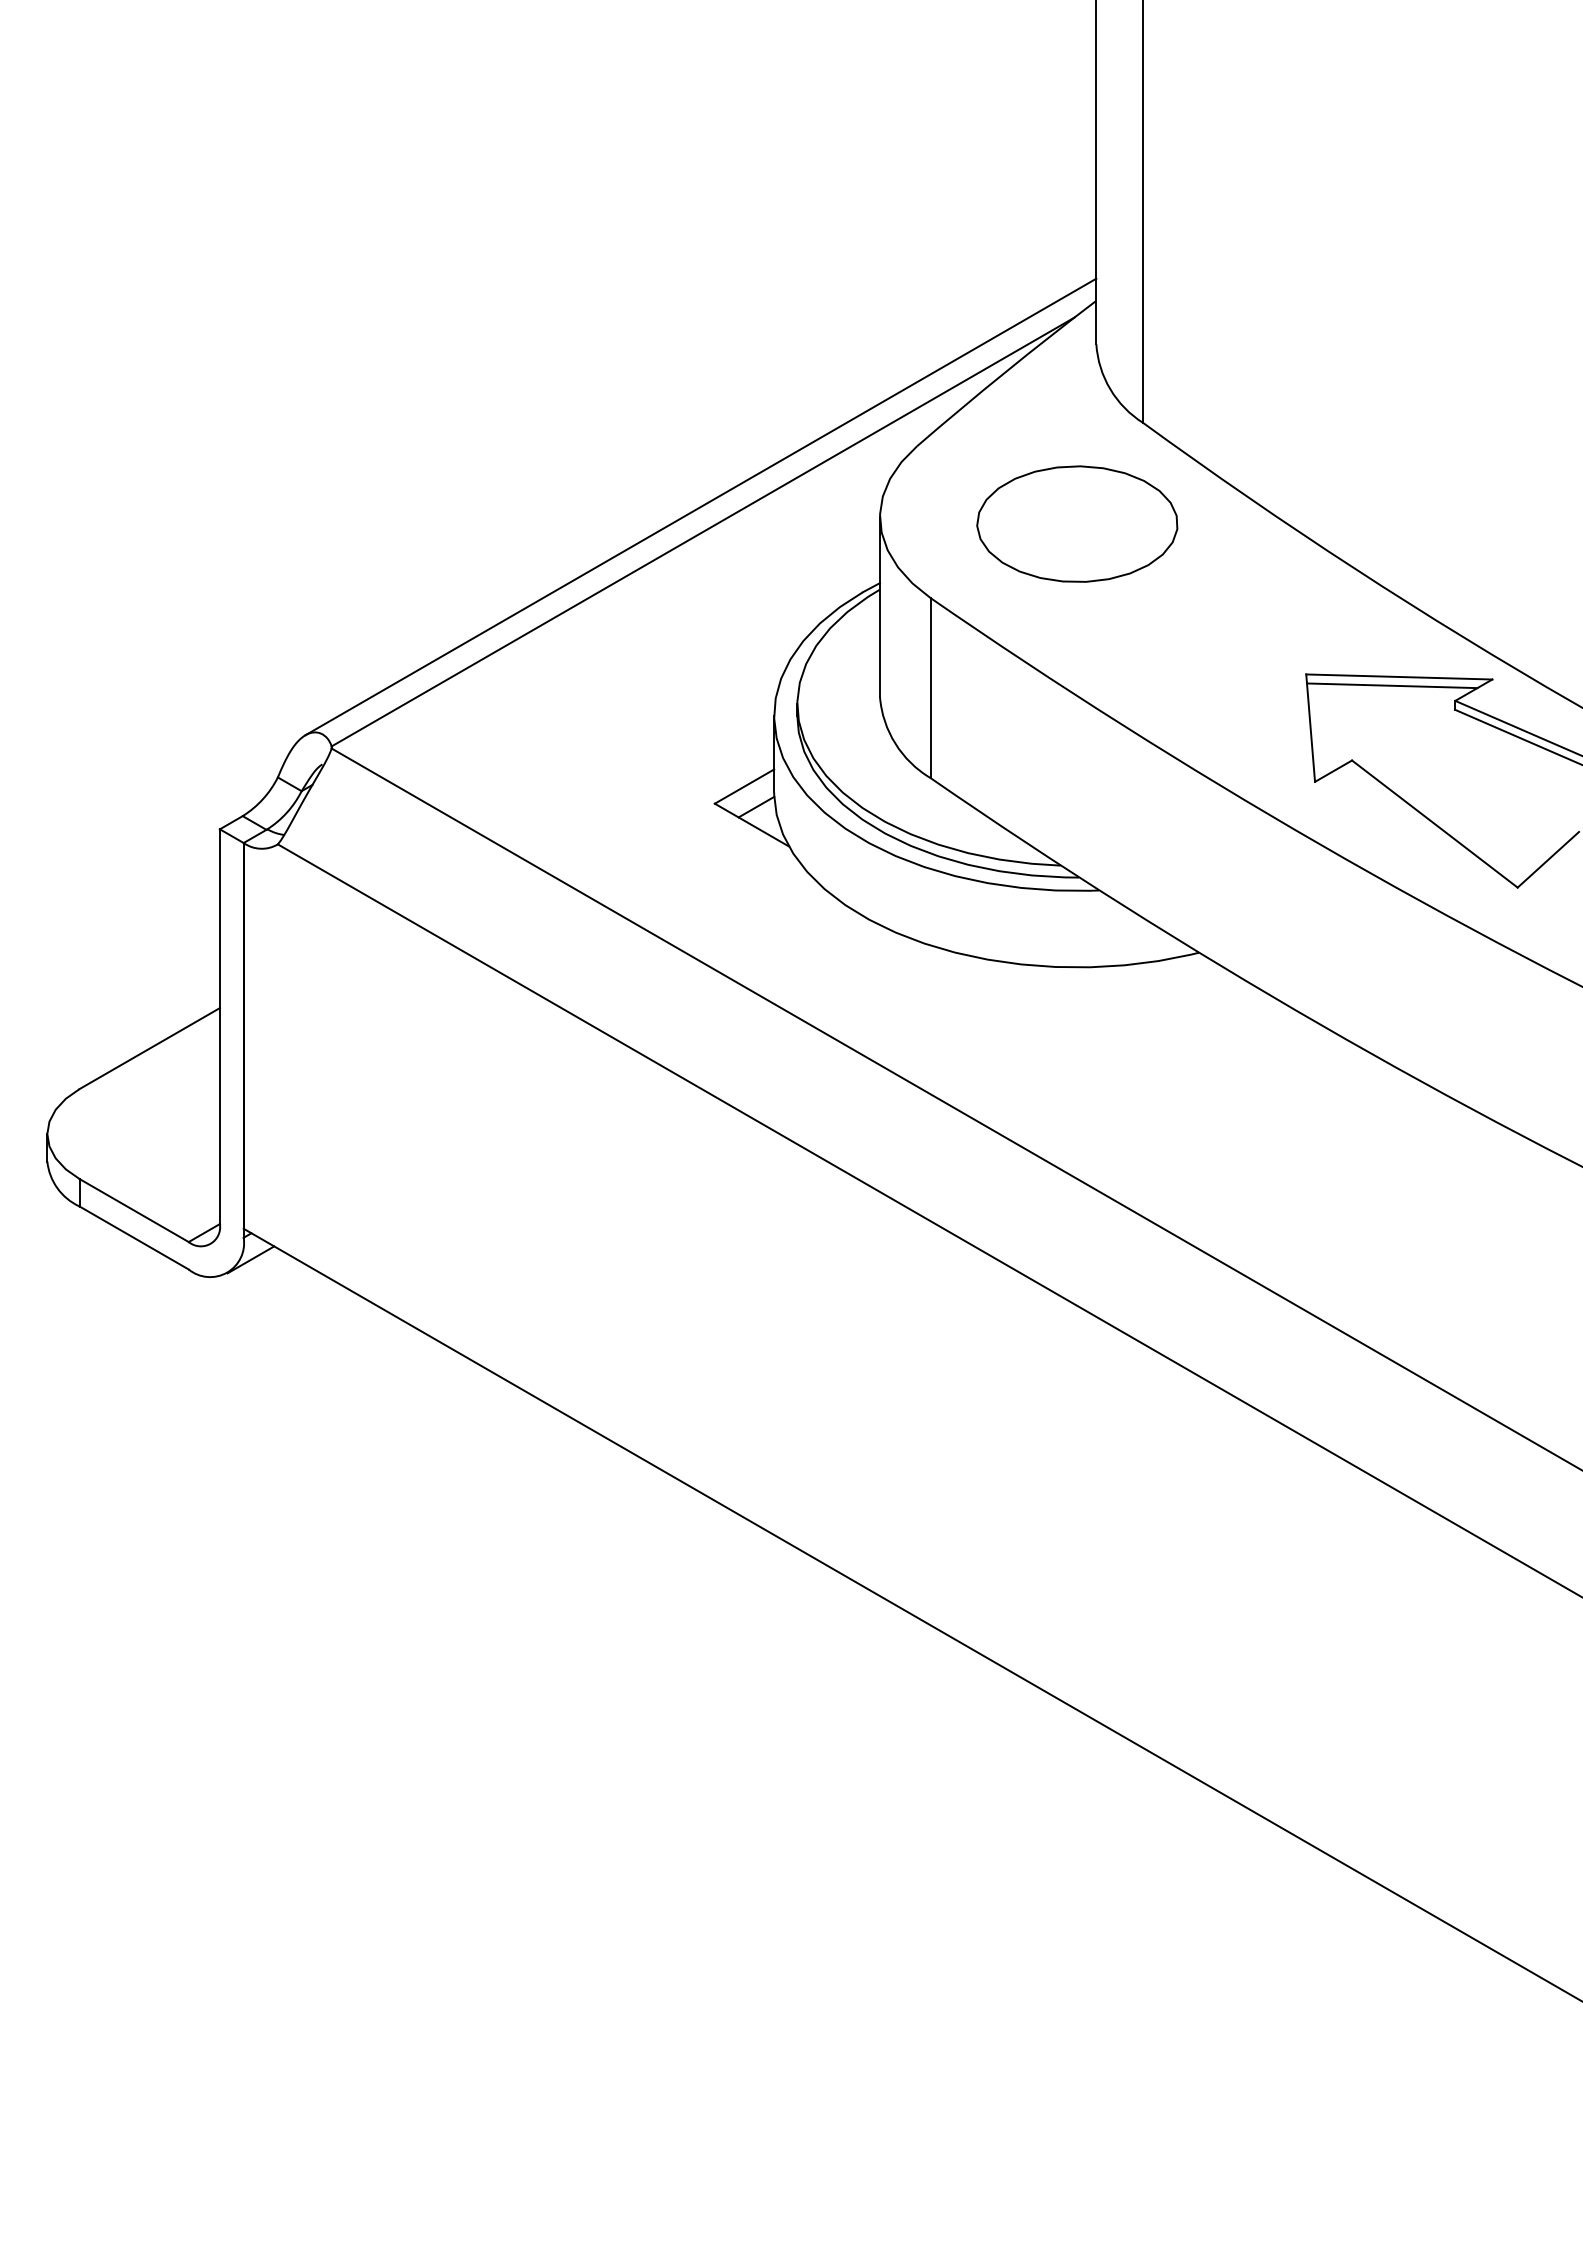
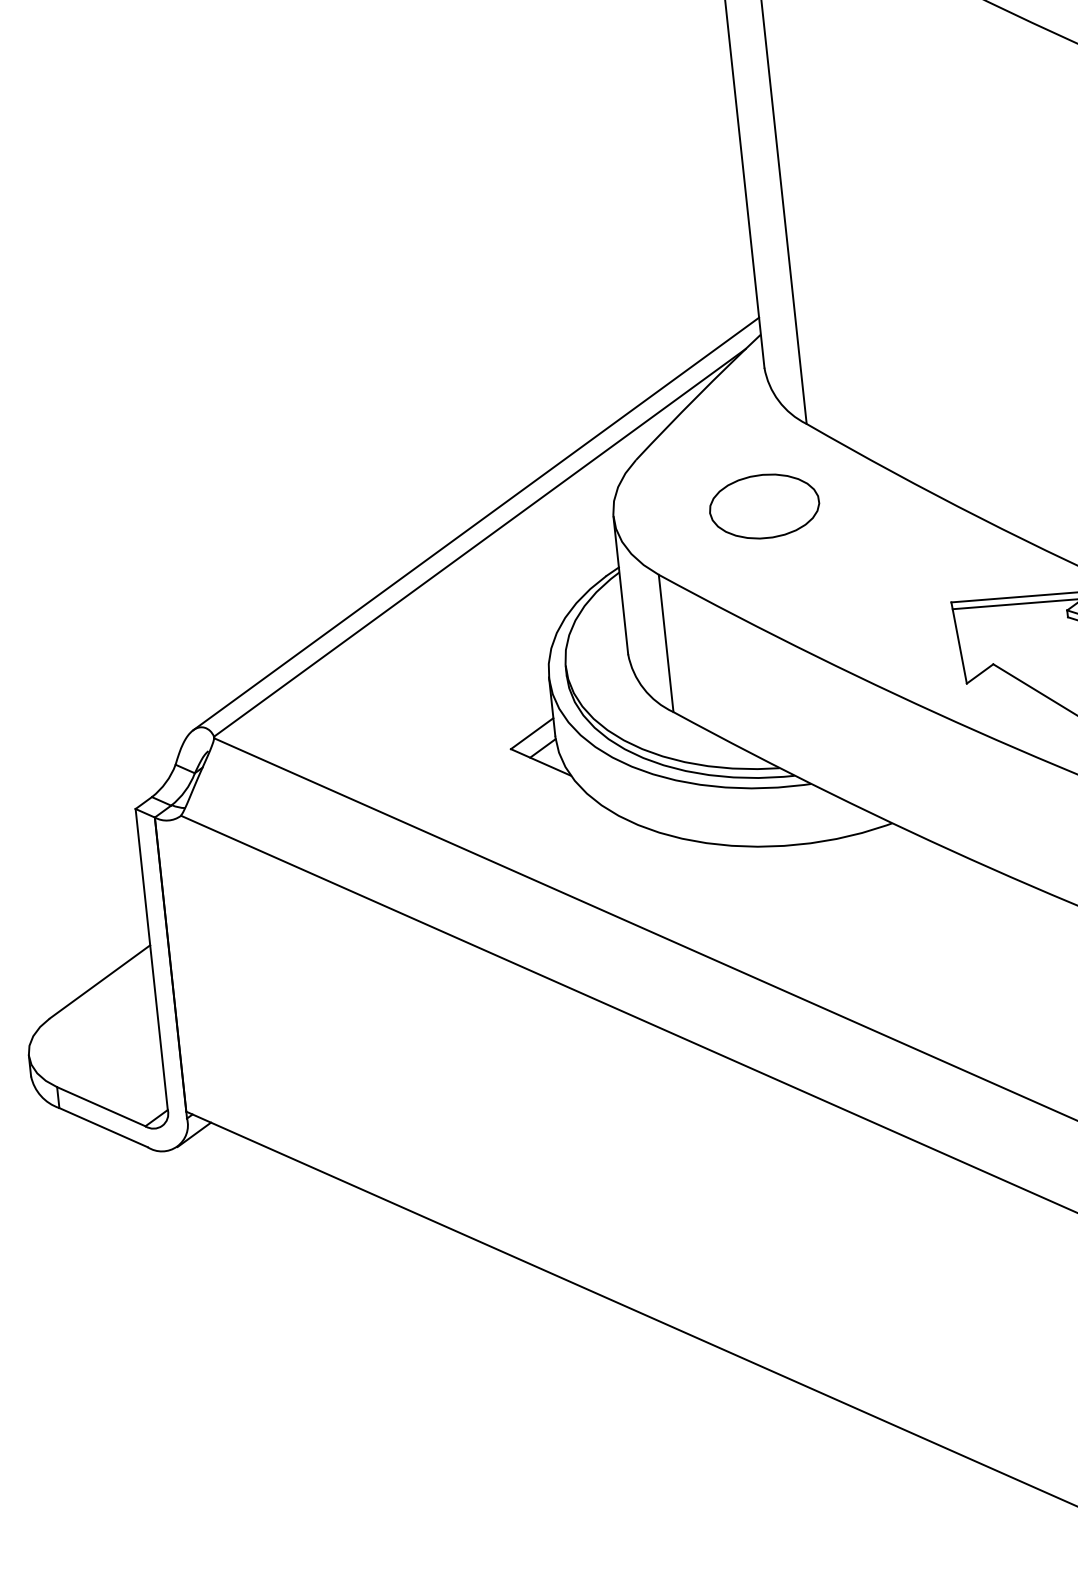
part: (1076, 524) -> (763, 506), size x0.71

